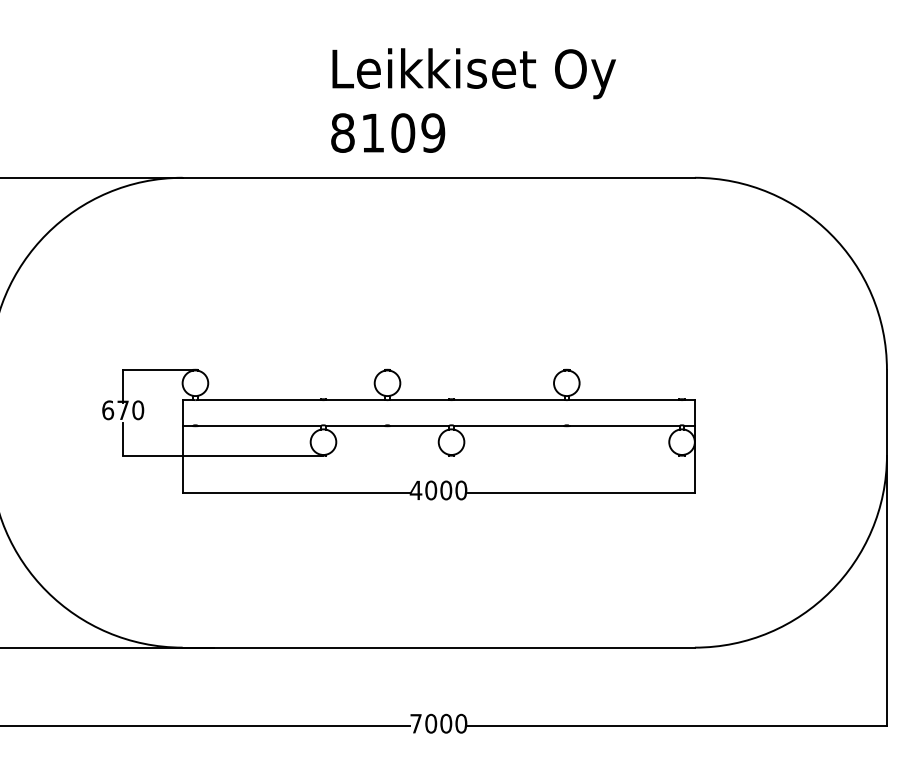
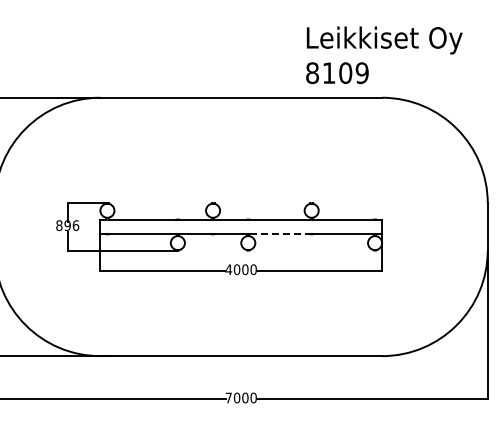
text: (473, 100) -> (384, 55), moved
text: (122, 410) -> (67, 225), 670 -> 896
line: (510, 424) -> (280, 233), solid -> dashed

